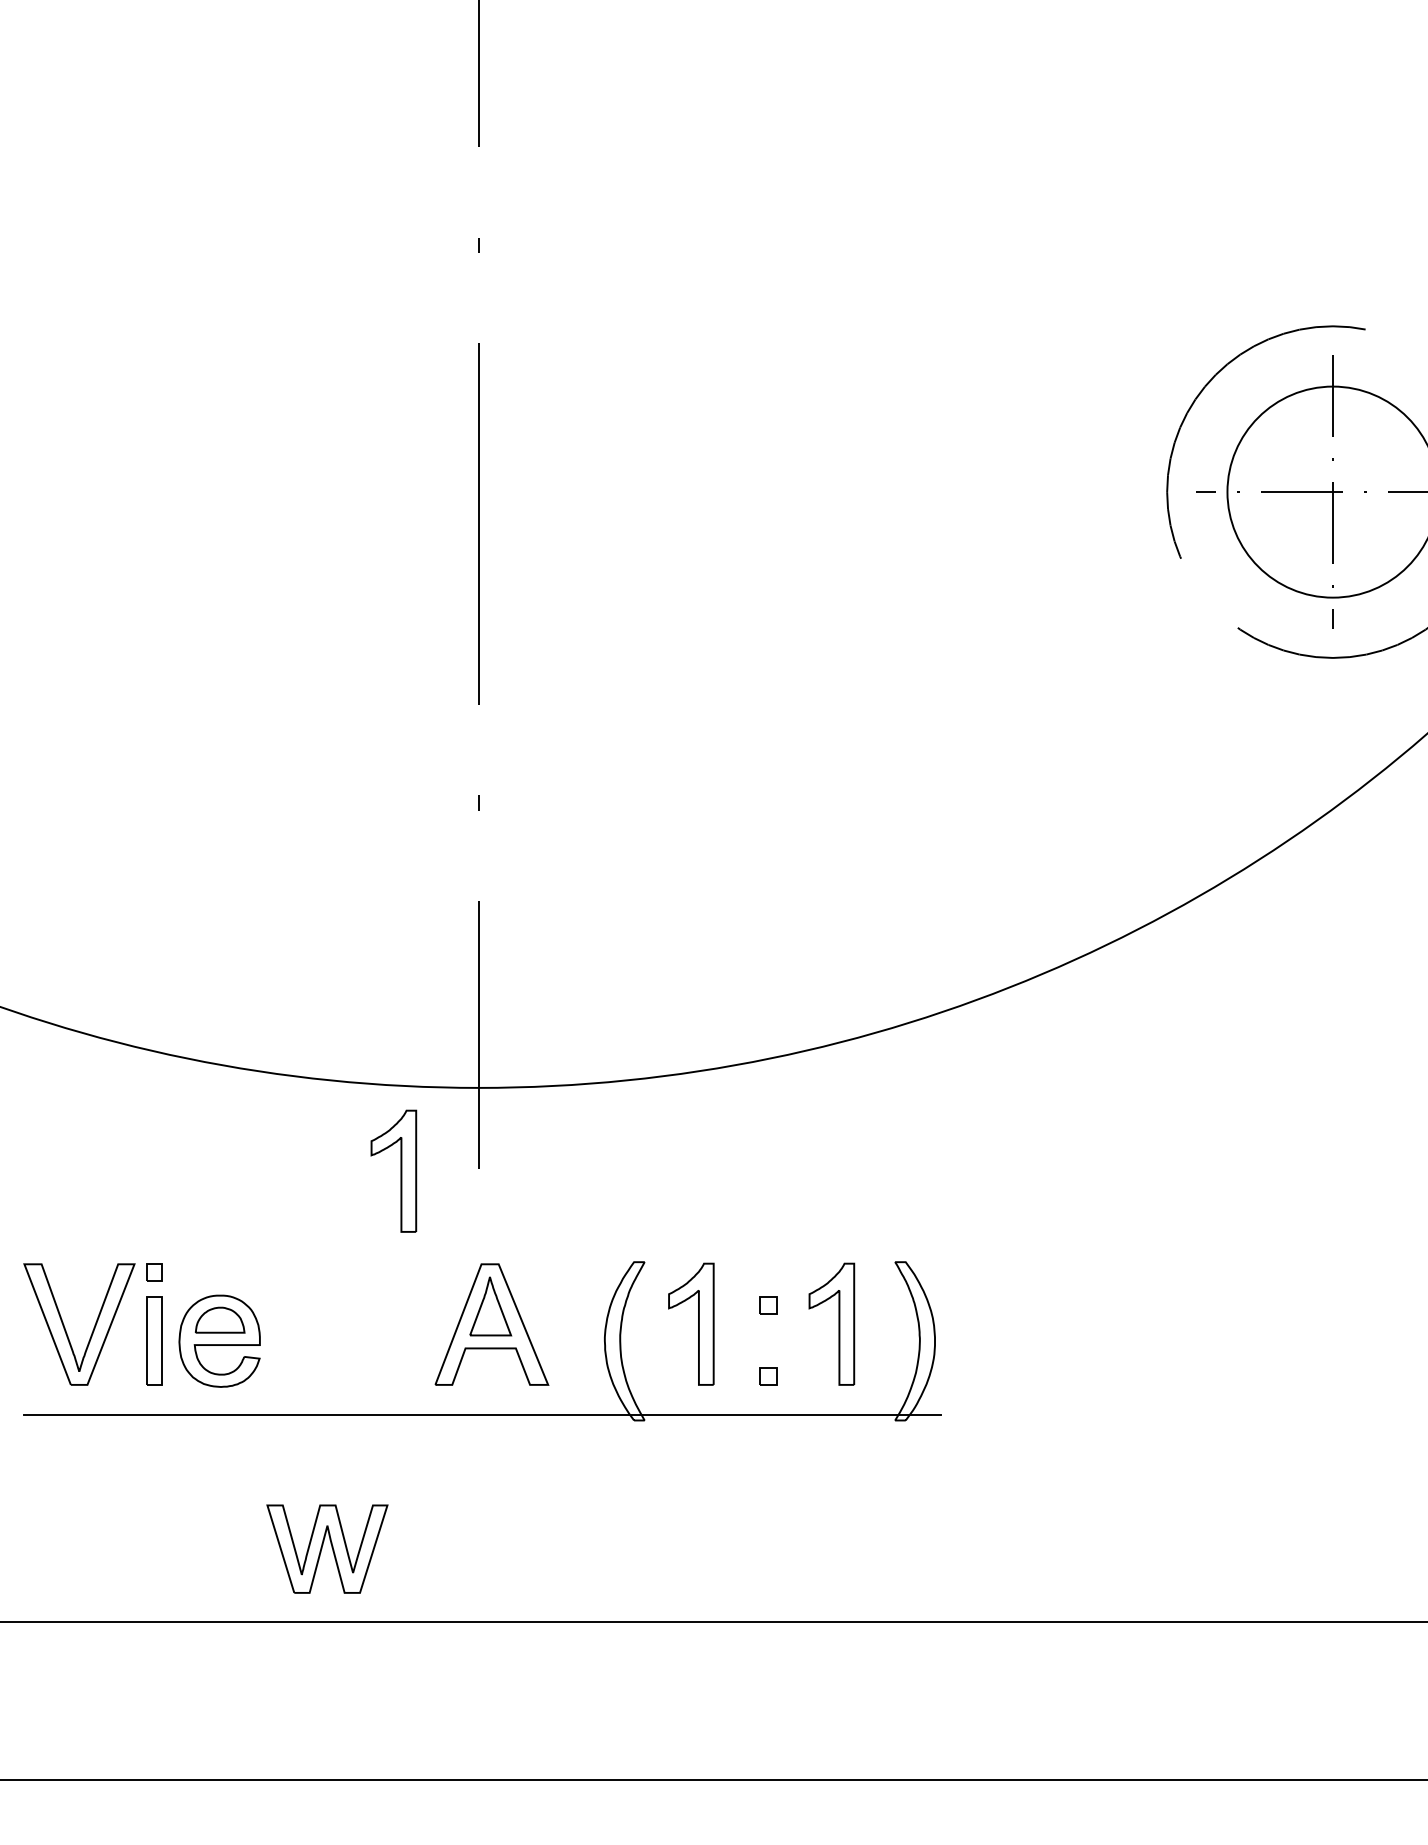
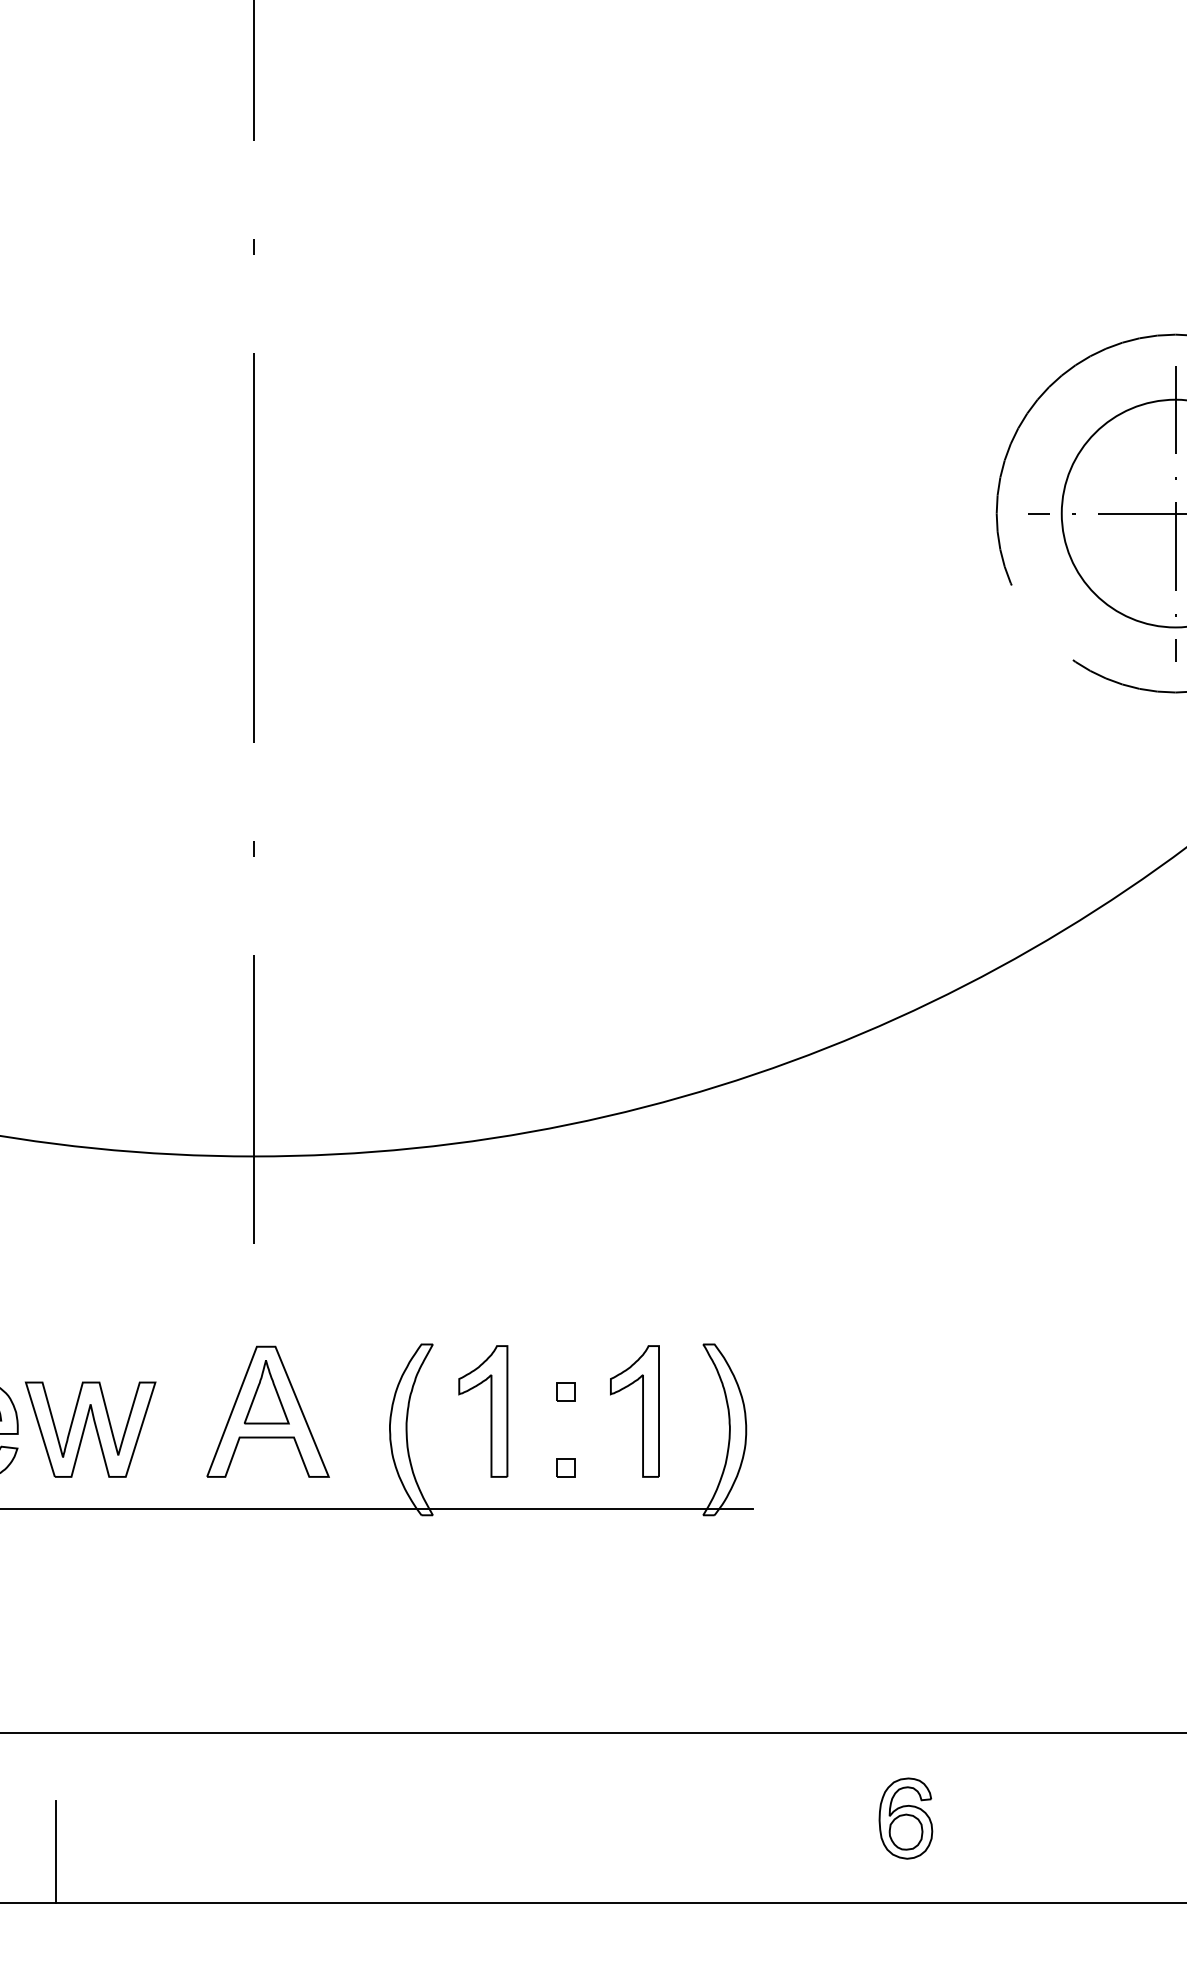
part: (400, 1170) -> (169, 1245), removed
part: (327, 1548) -> (90, 1428), moved
part: (1082, 1701) -> (905, 1818), added
line: (295, 1732) -> (56, 1851), added

